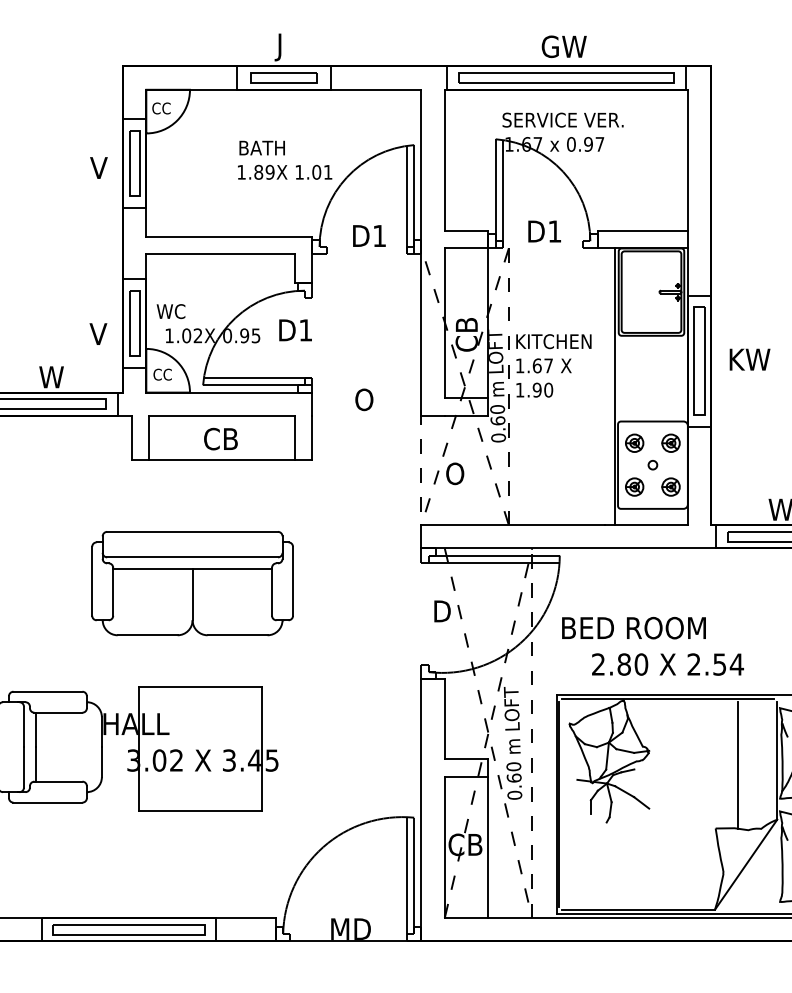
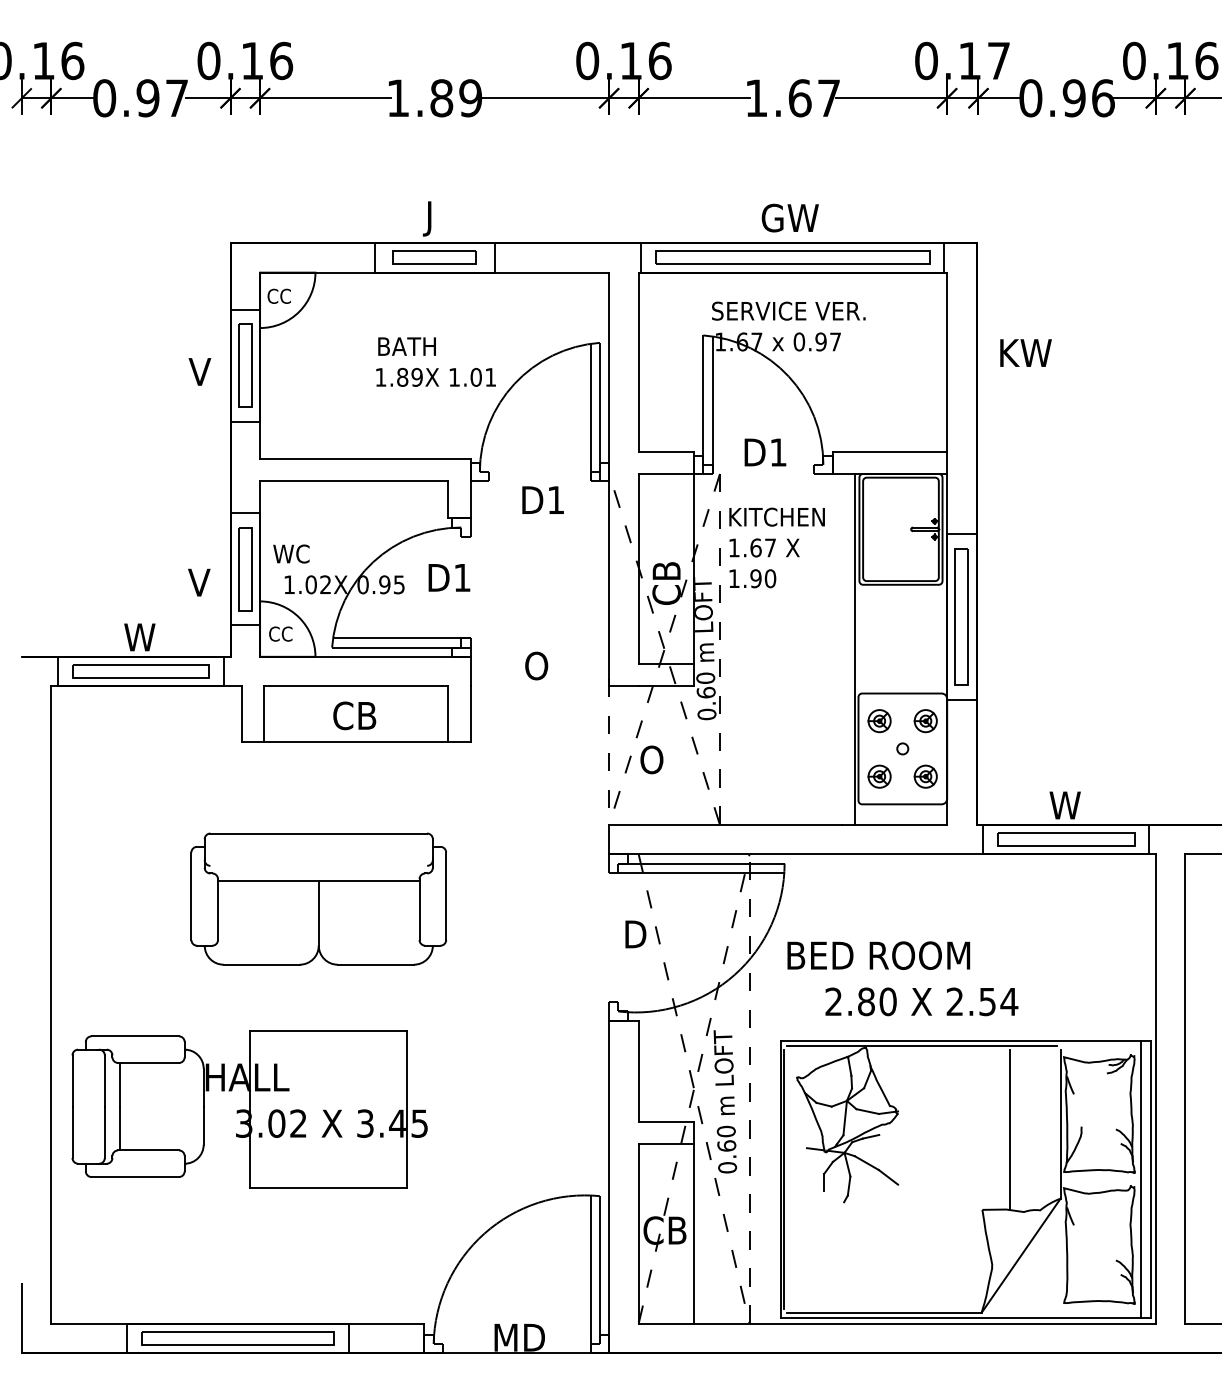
text: (368, 235) -> (542, 499), moved
text: (749, 359) -> (1025, 352), moved
text: (553, 365) -> (776, 547), moved
line: (192, 557) -> (318, 865), removed

